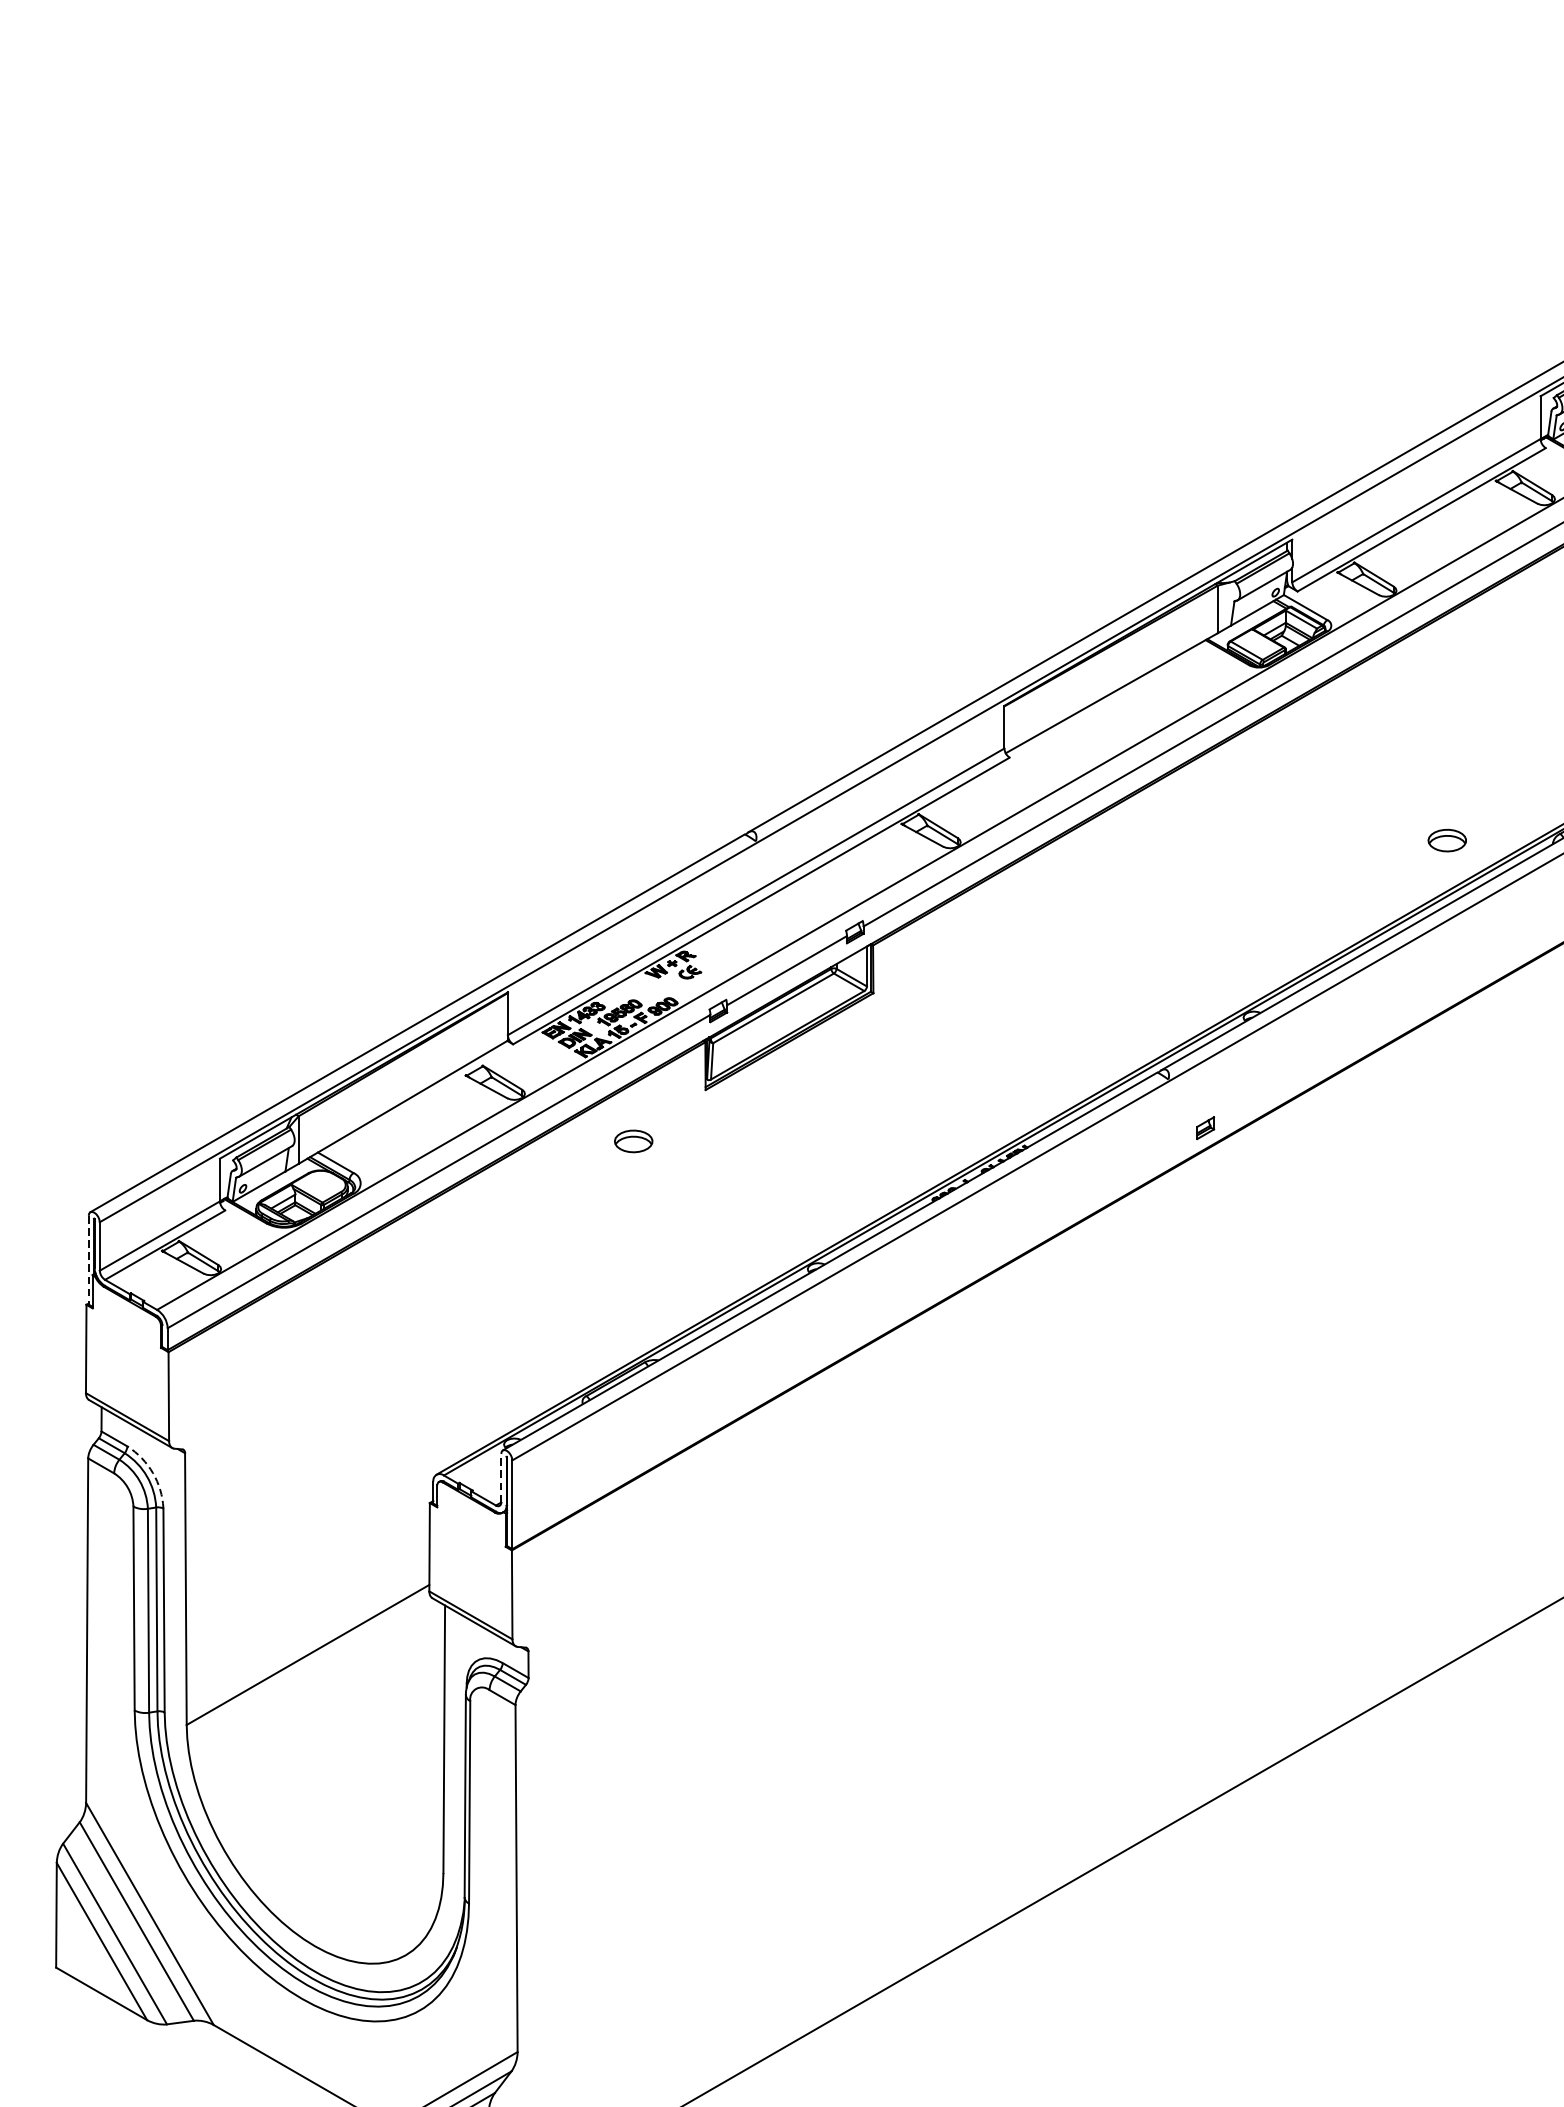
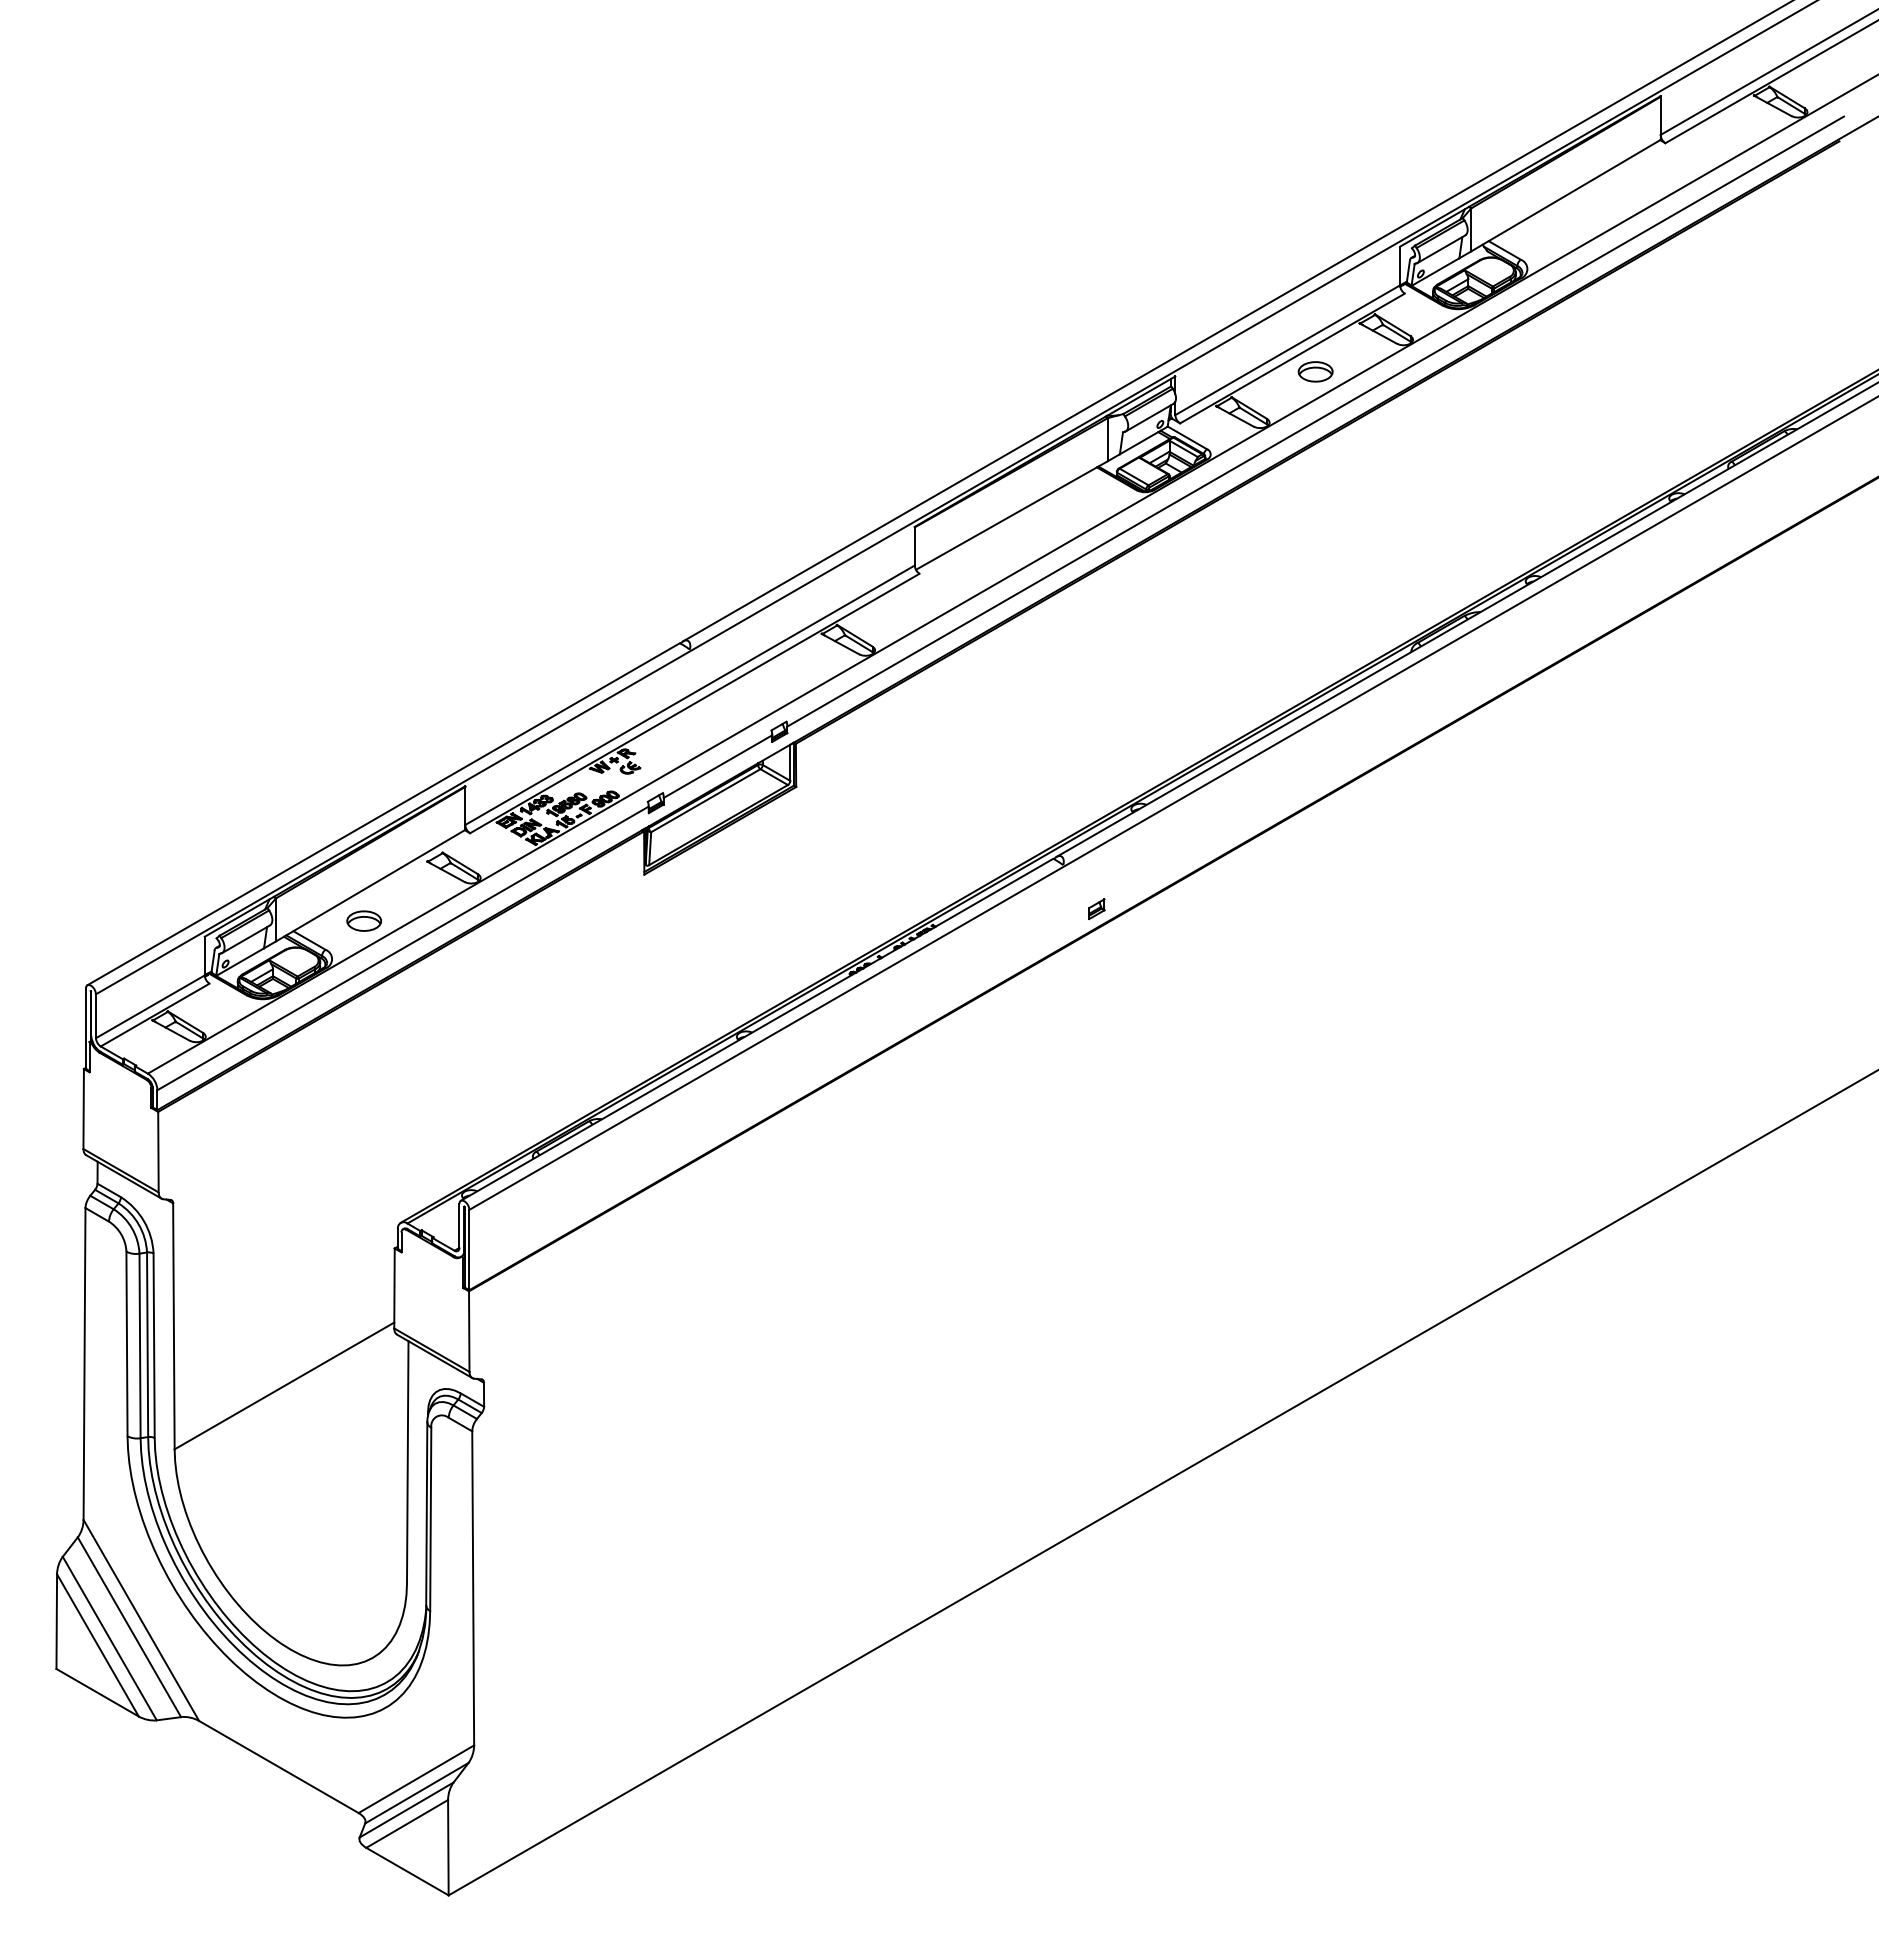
part: (1447, 840) -> (1315, 371), moved
part: (634, 1140) -> (364, 920), moved
line: (88, 1261) -> (85, 1029), dashed -> solid
arc: (153, 1473) -> (144, 1221), dashed -> solid
line: (501, 1478) -> (459, 1226), dashed -> solid

